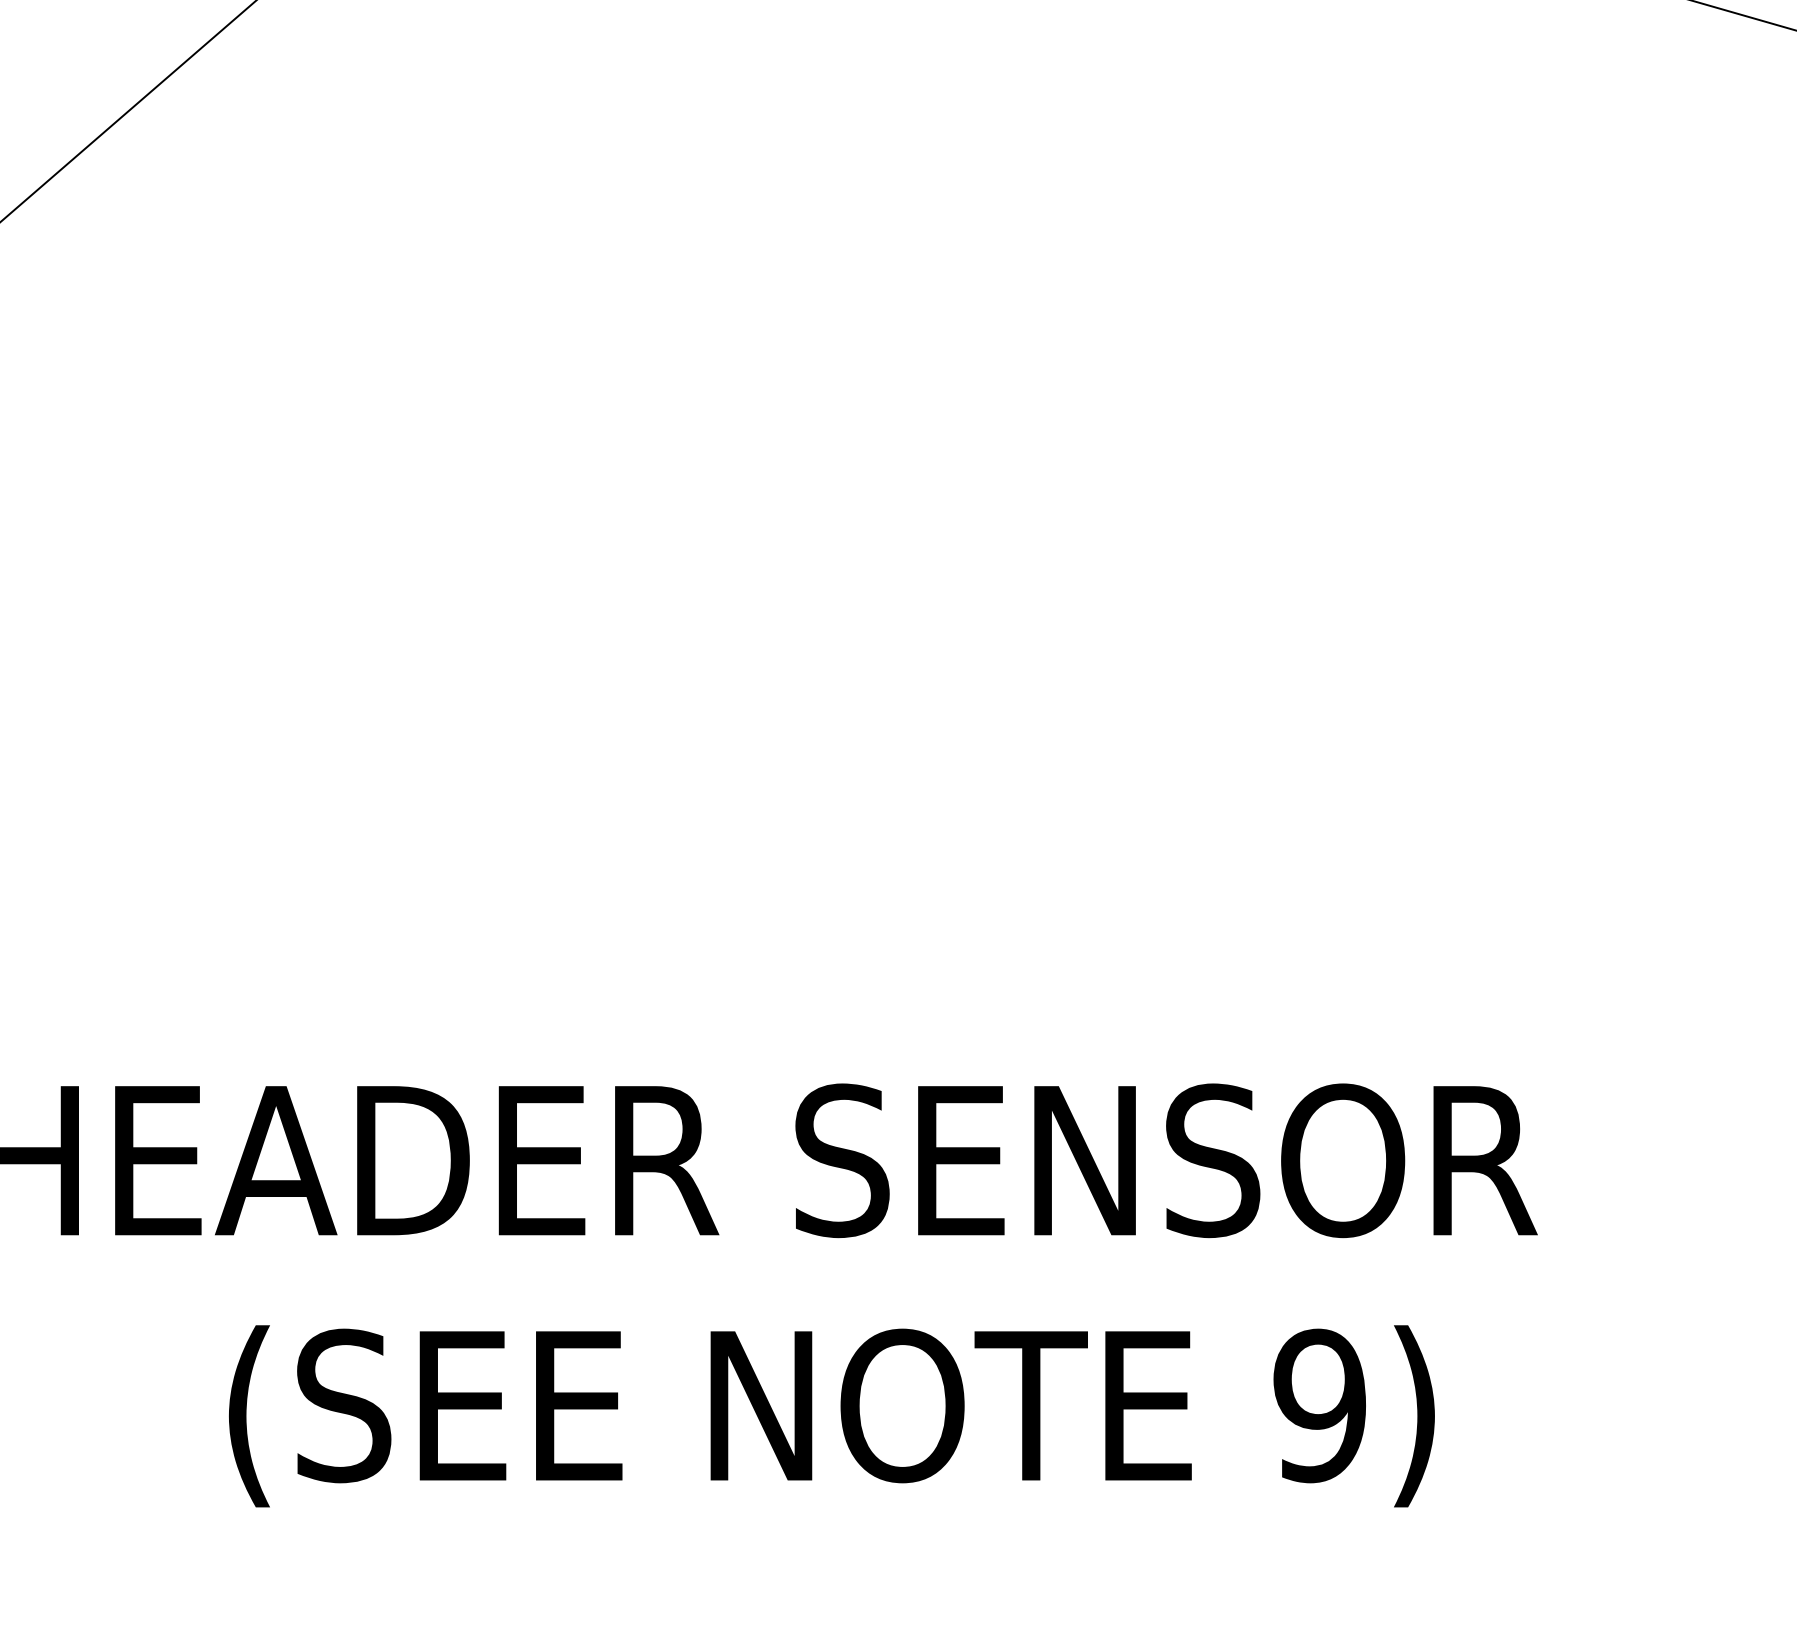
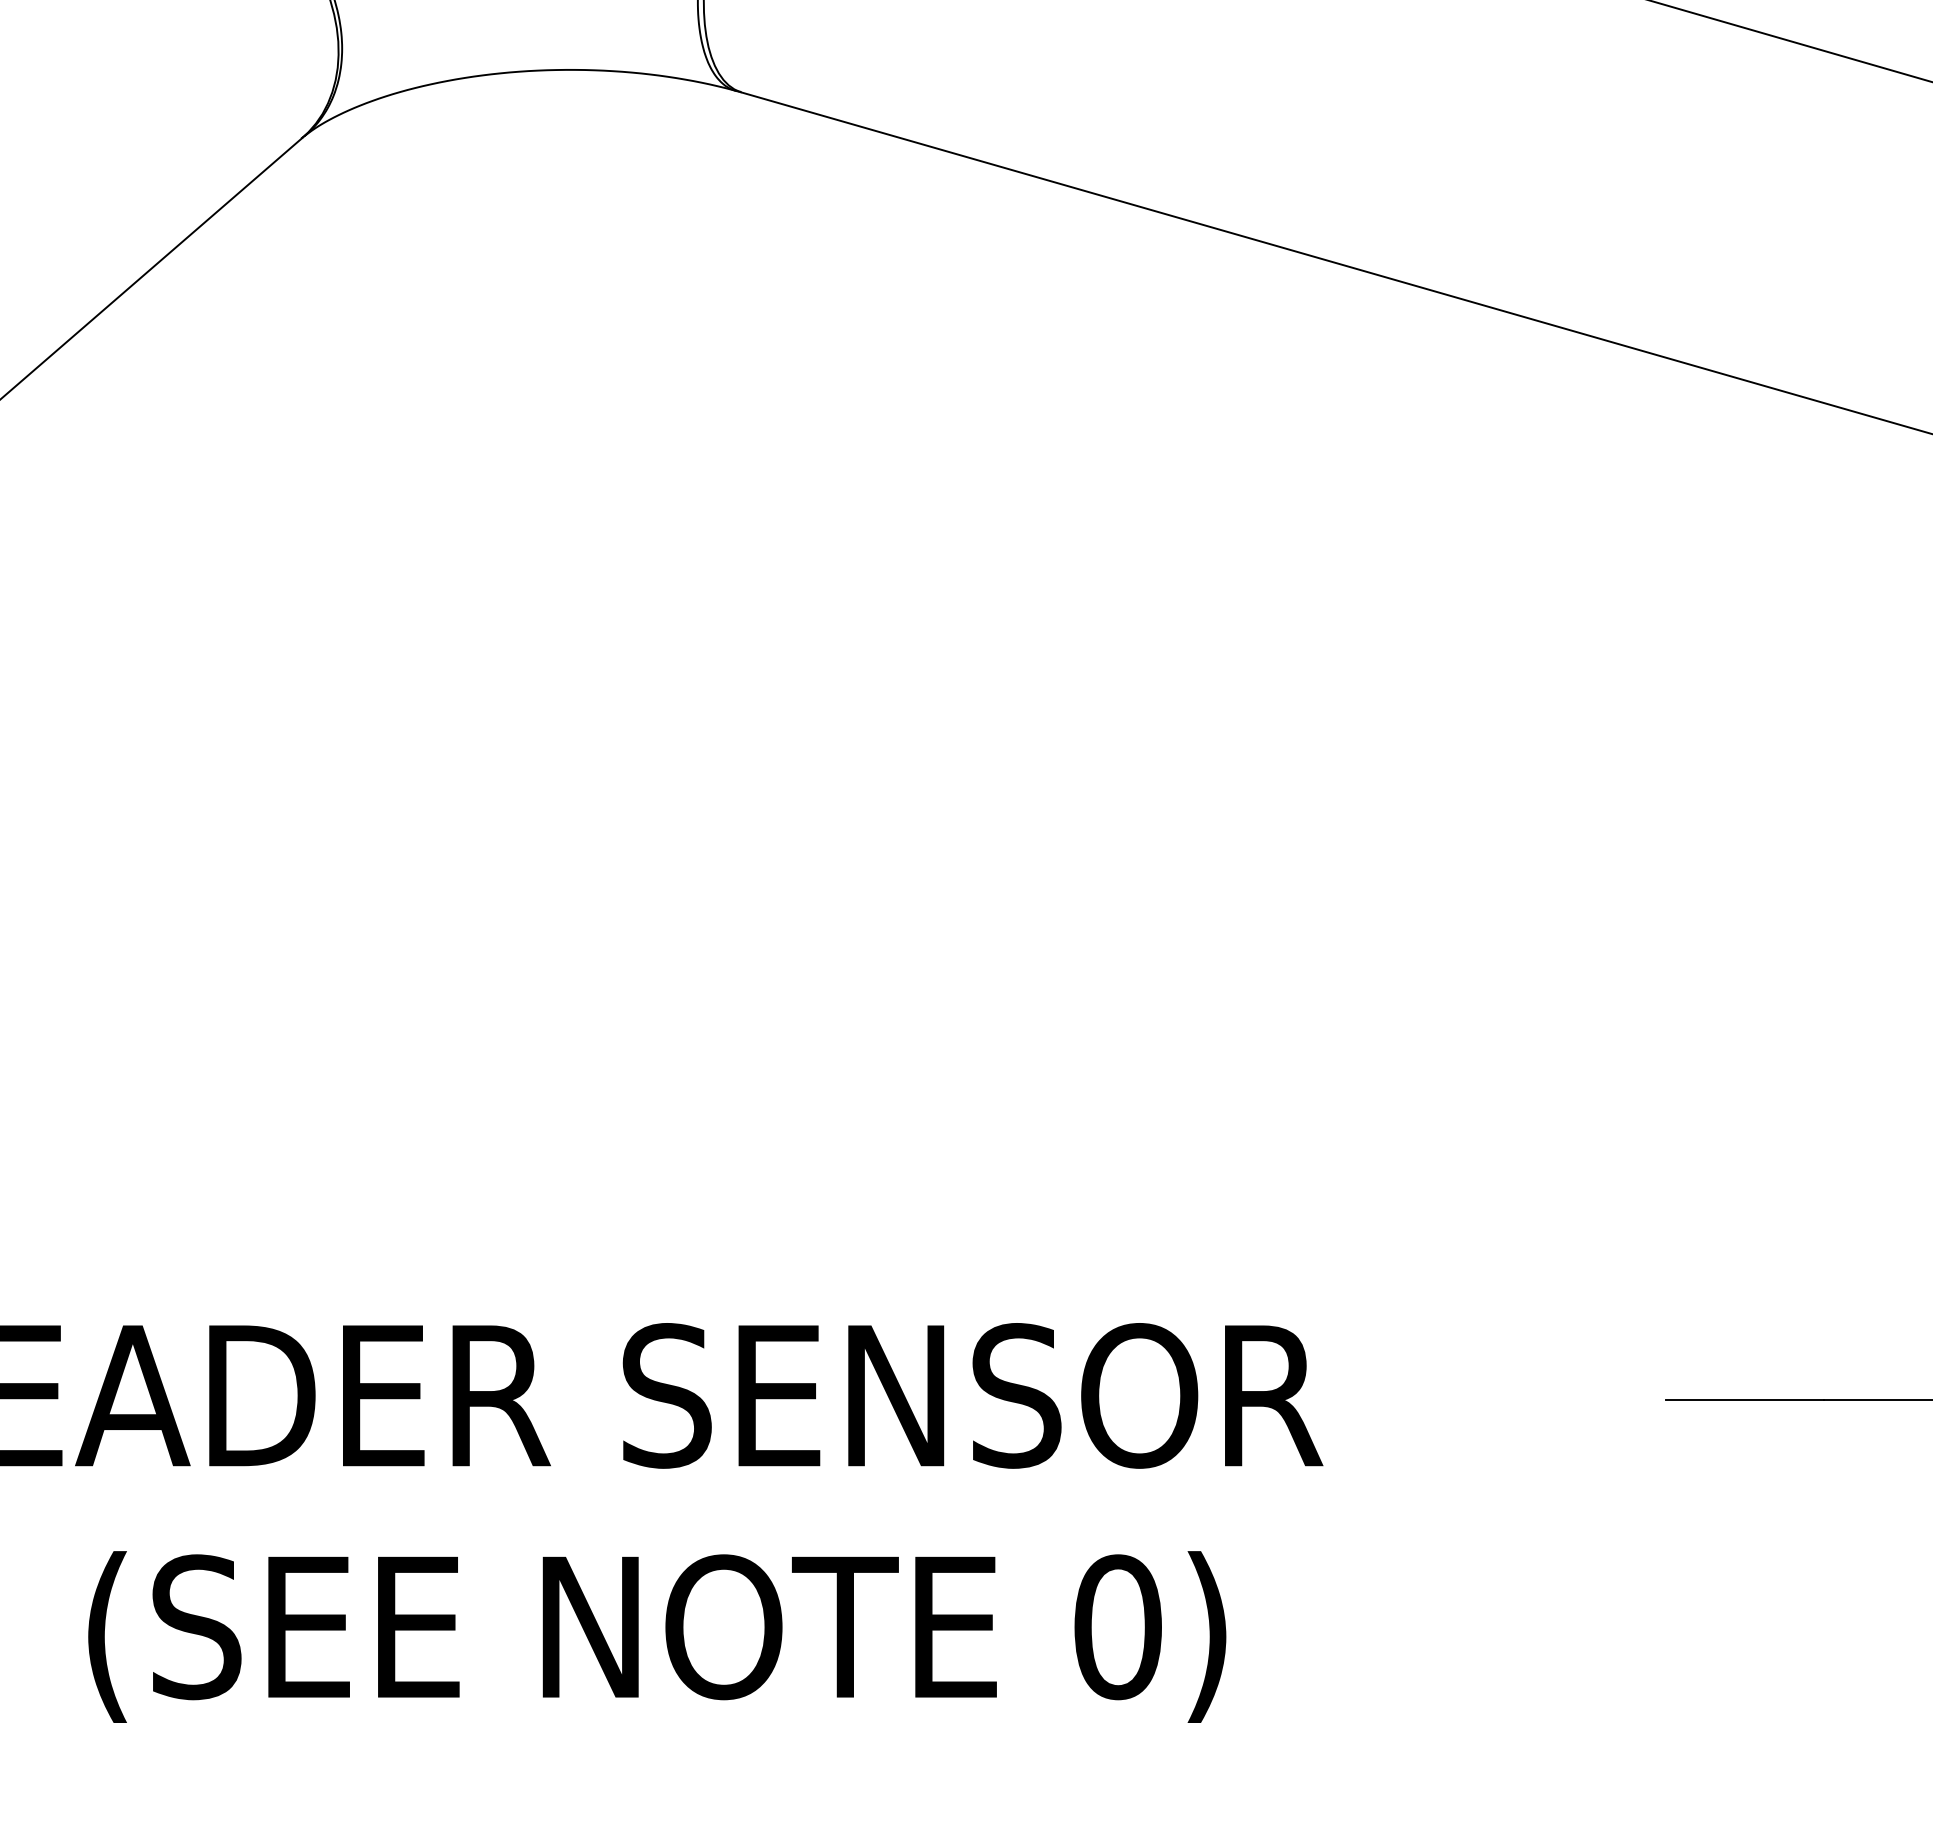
text: (1319, 1406) -> (1117, 1627), 9) -> 0)

